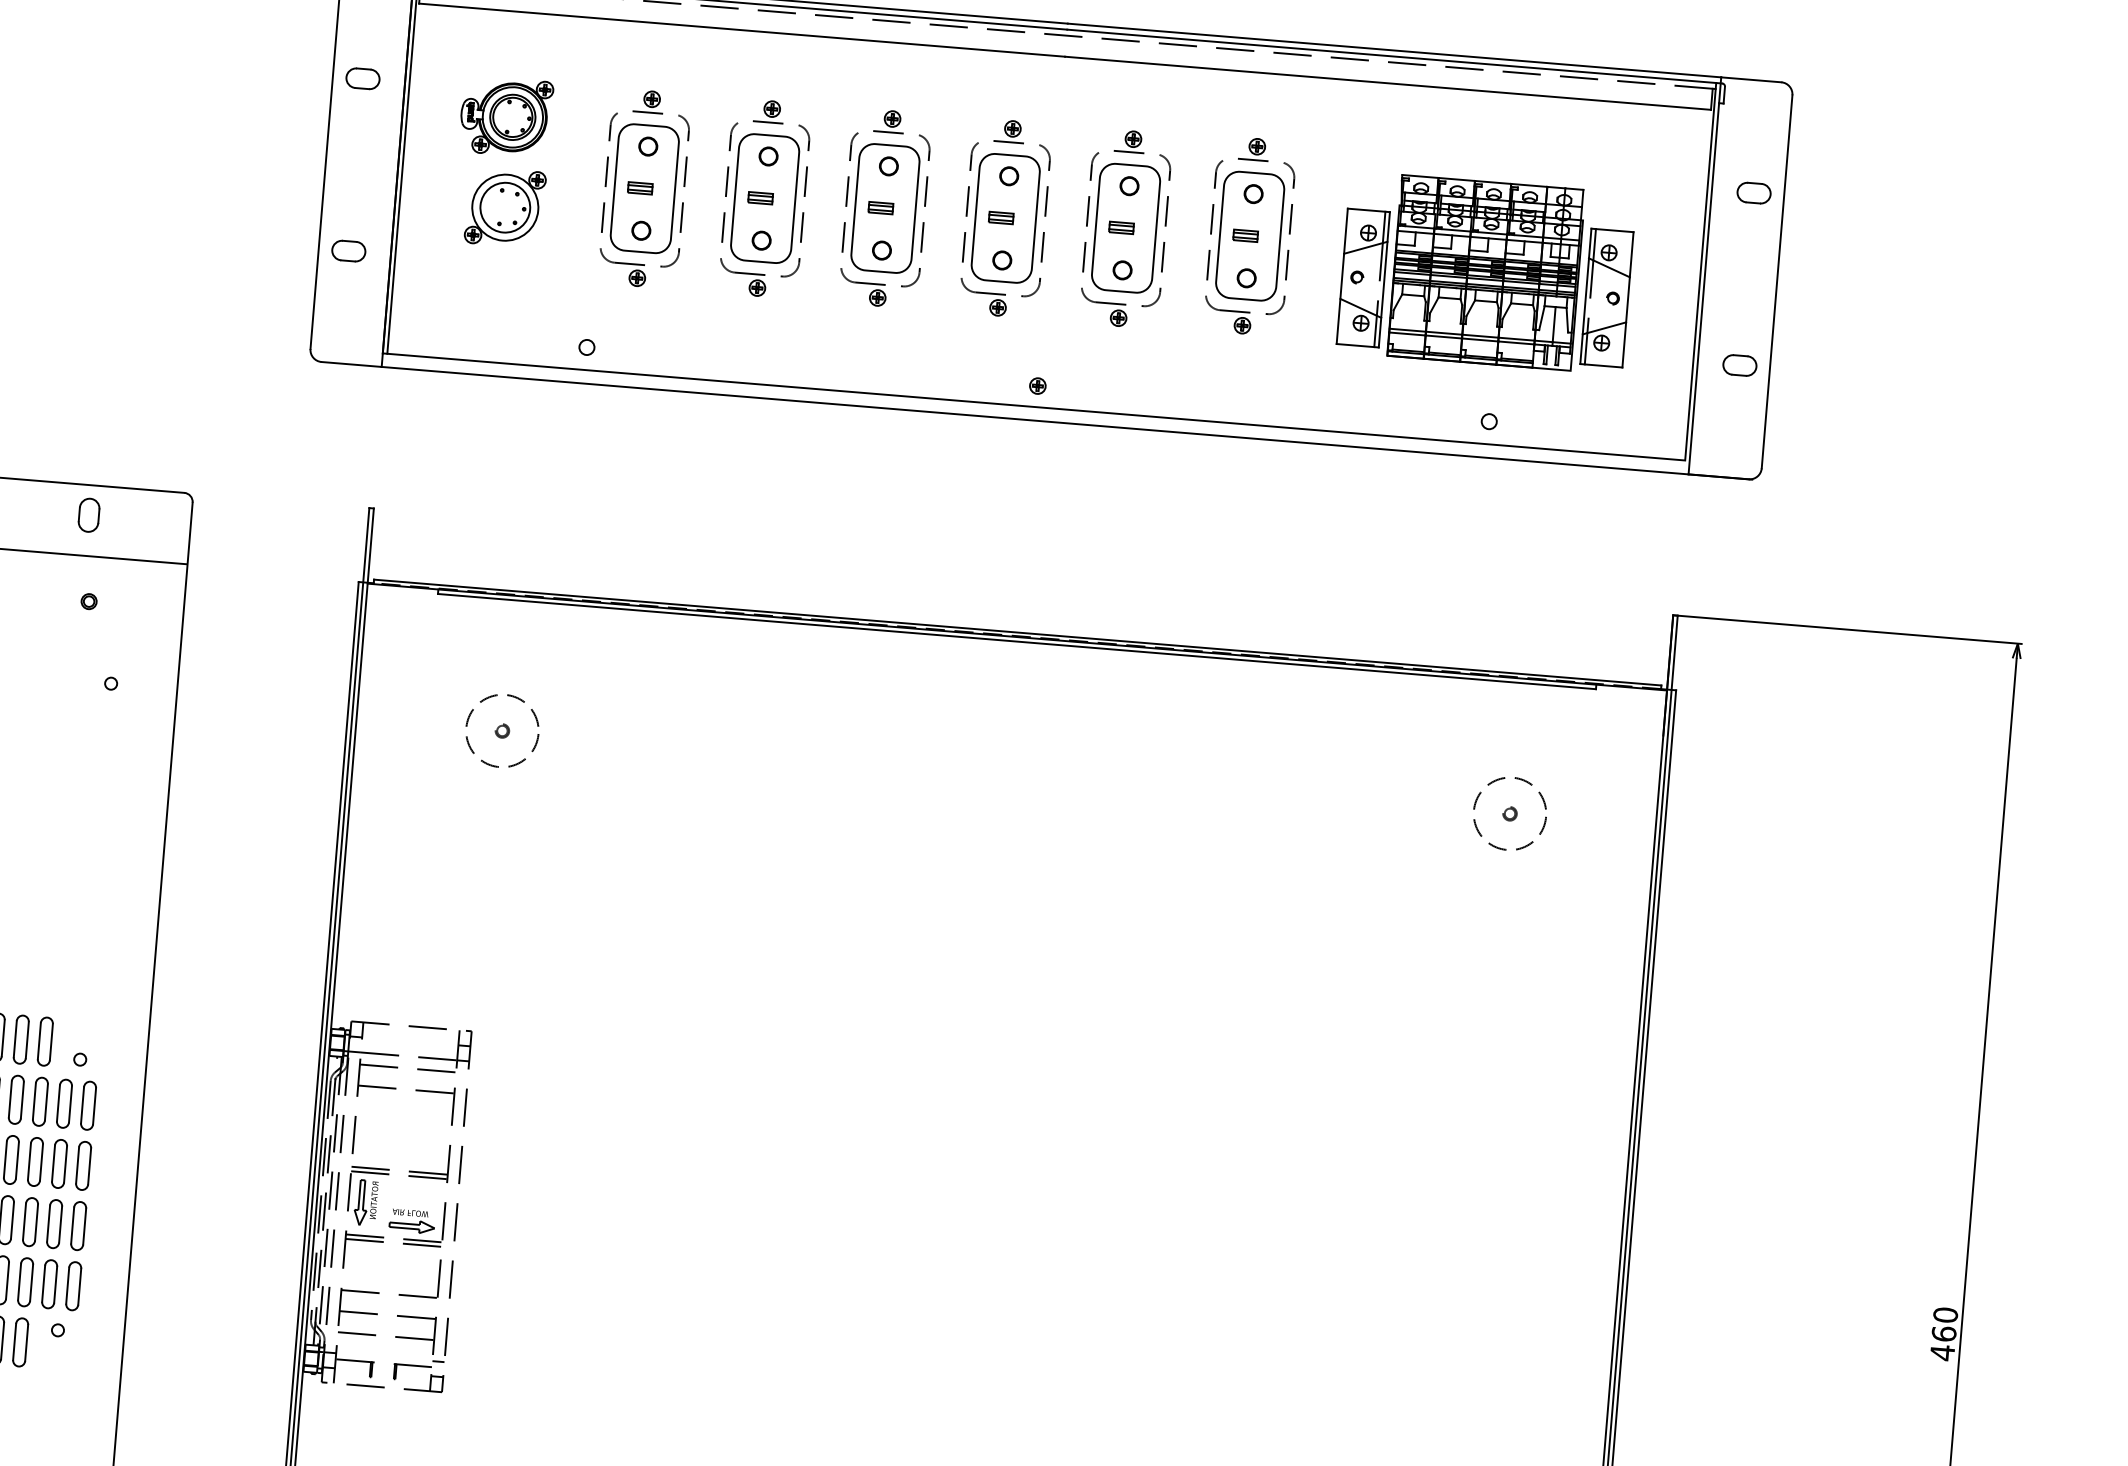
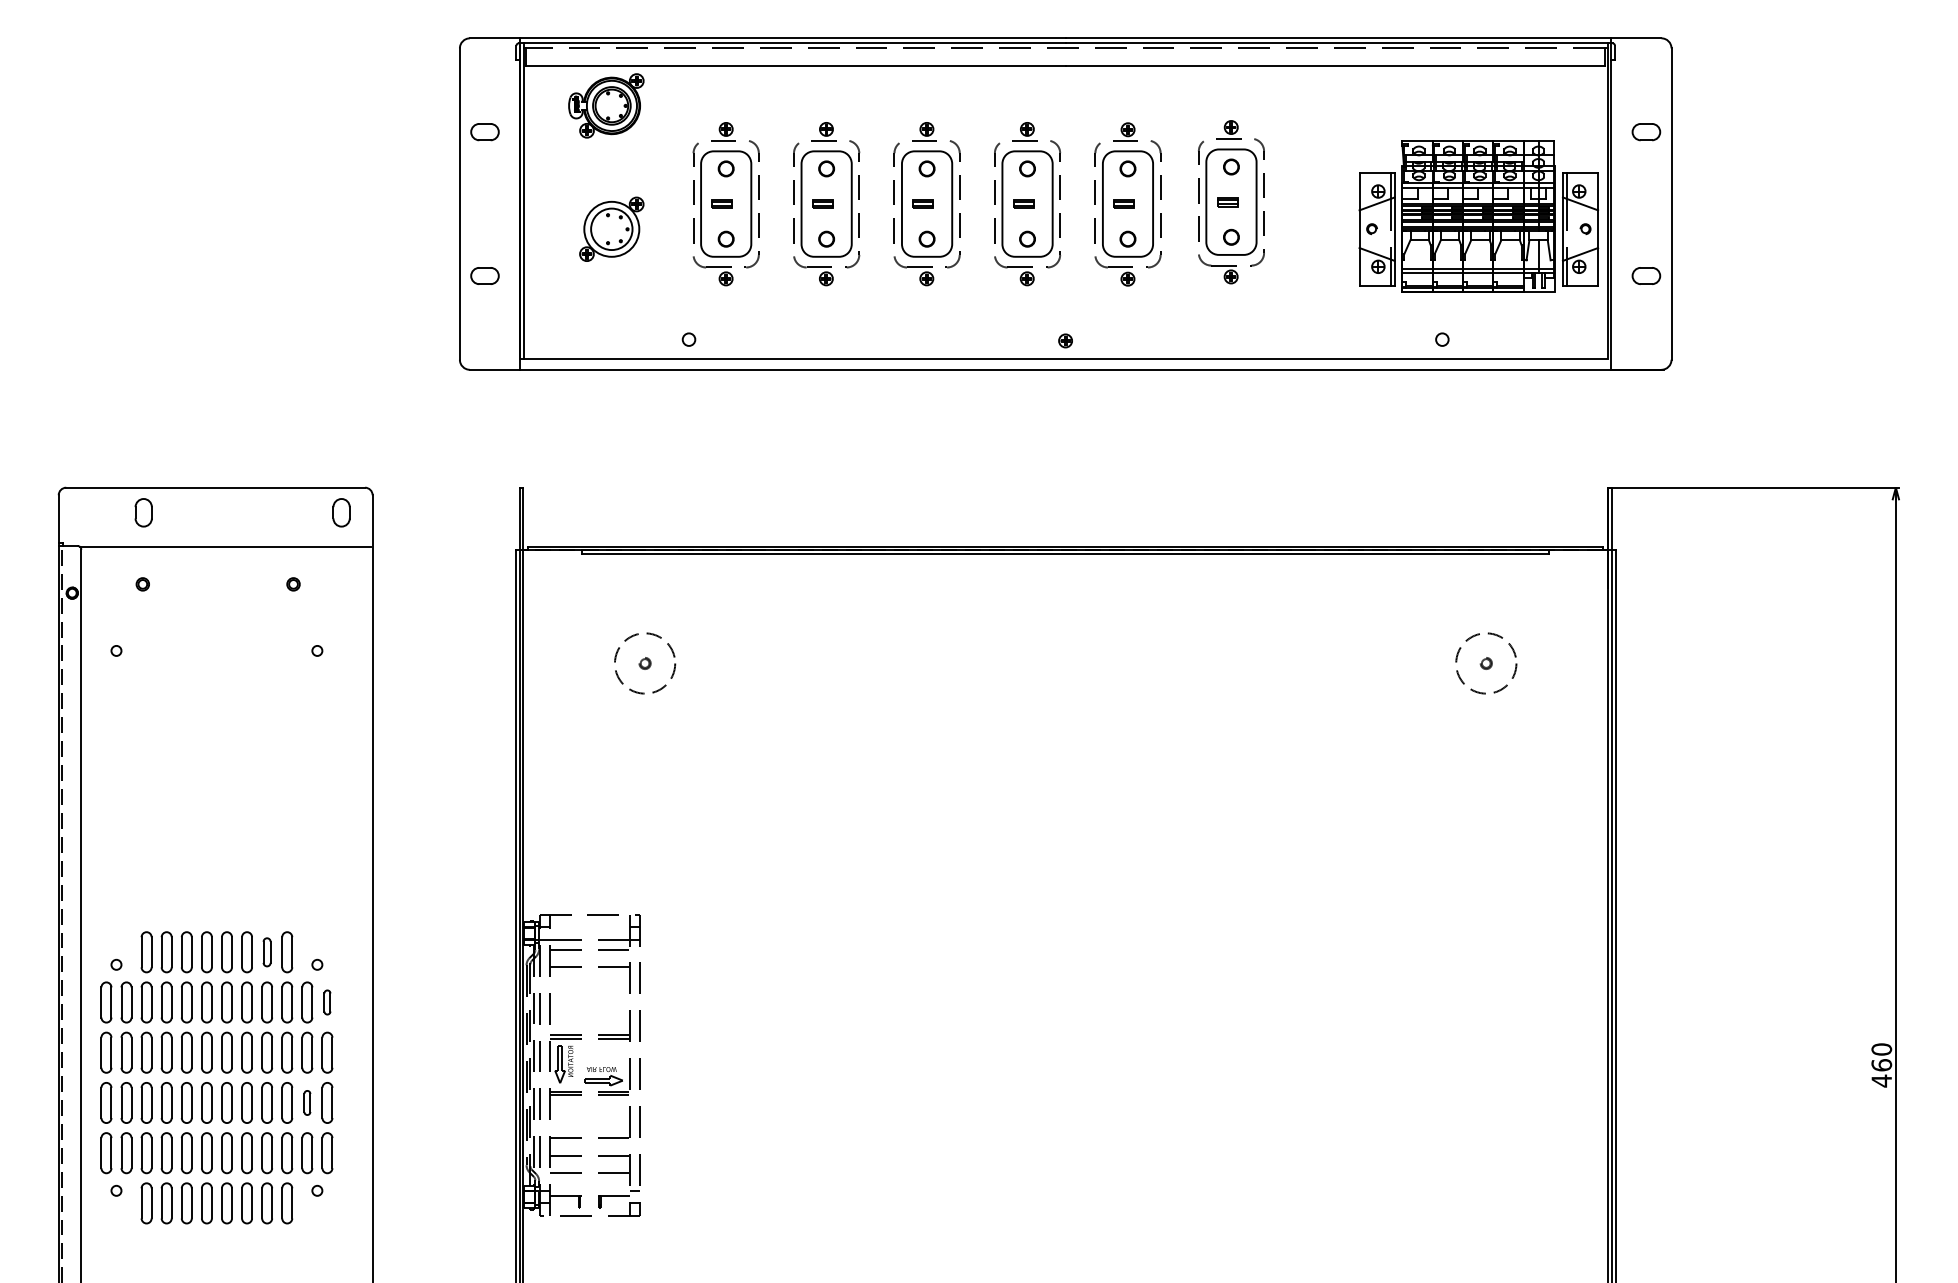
part: (506, 116) -> (606, 105), moved
part: (1485, 272) -> (1478, 216), moved
part: (88, 514) -> (341, 512), moved
part: (20, 1039) -> (266, 952), size x0.7
part: (88, 1105) -> (327, 1002), size x0.6
part: (54, 1223) -> (307, 1102), size x0.6

